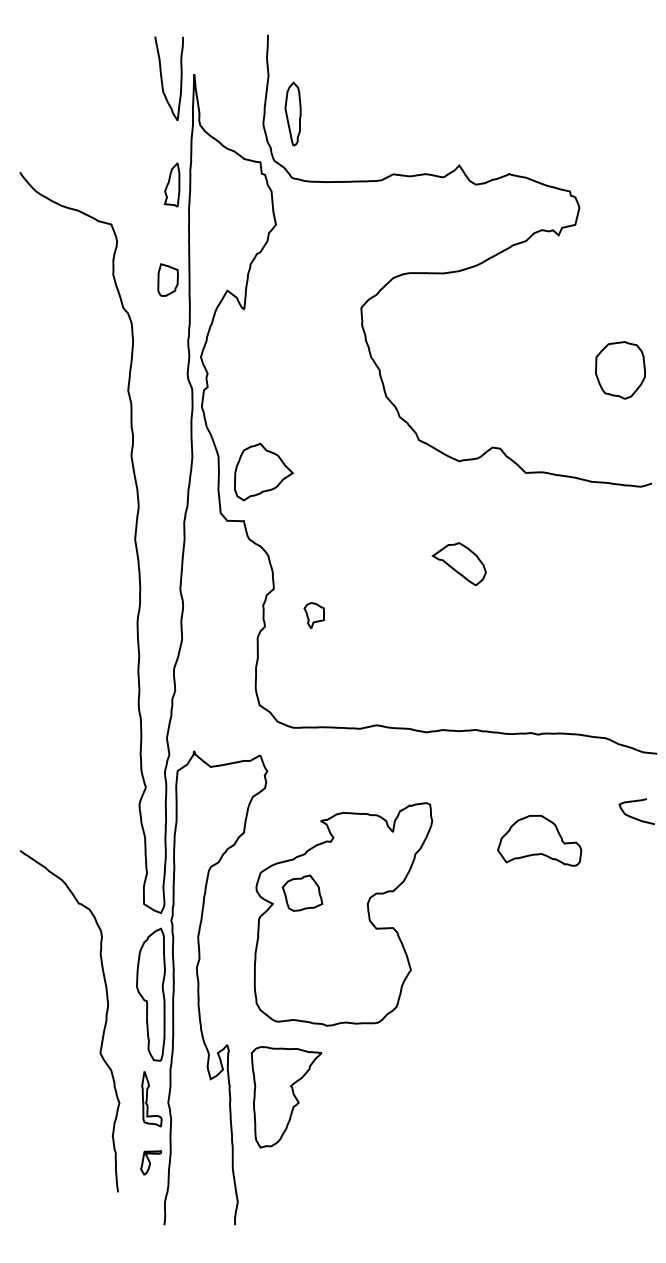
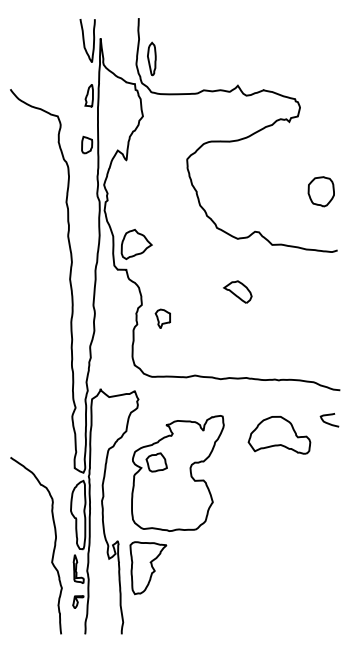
part: (313, 615) -> (162, 318), size x1.43
part: (539, 841) -> (279, 435), size x1.43
curve: (103, 1024) -> (53, 547), moved

